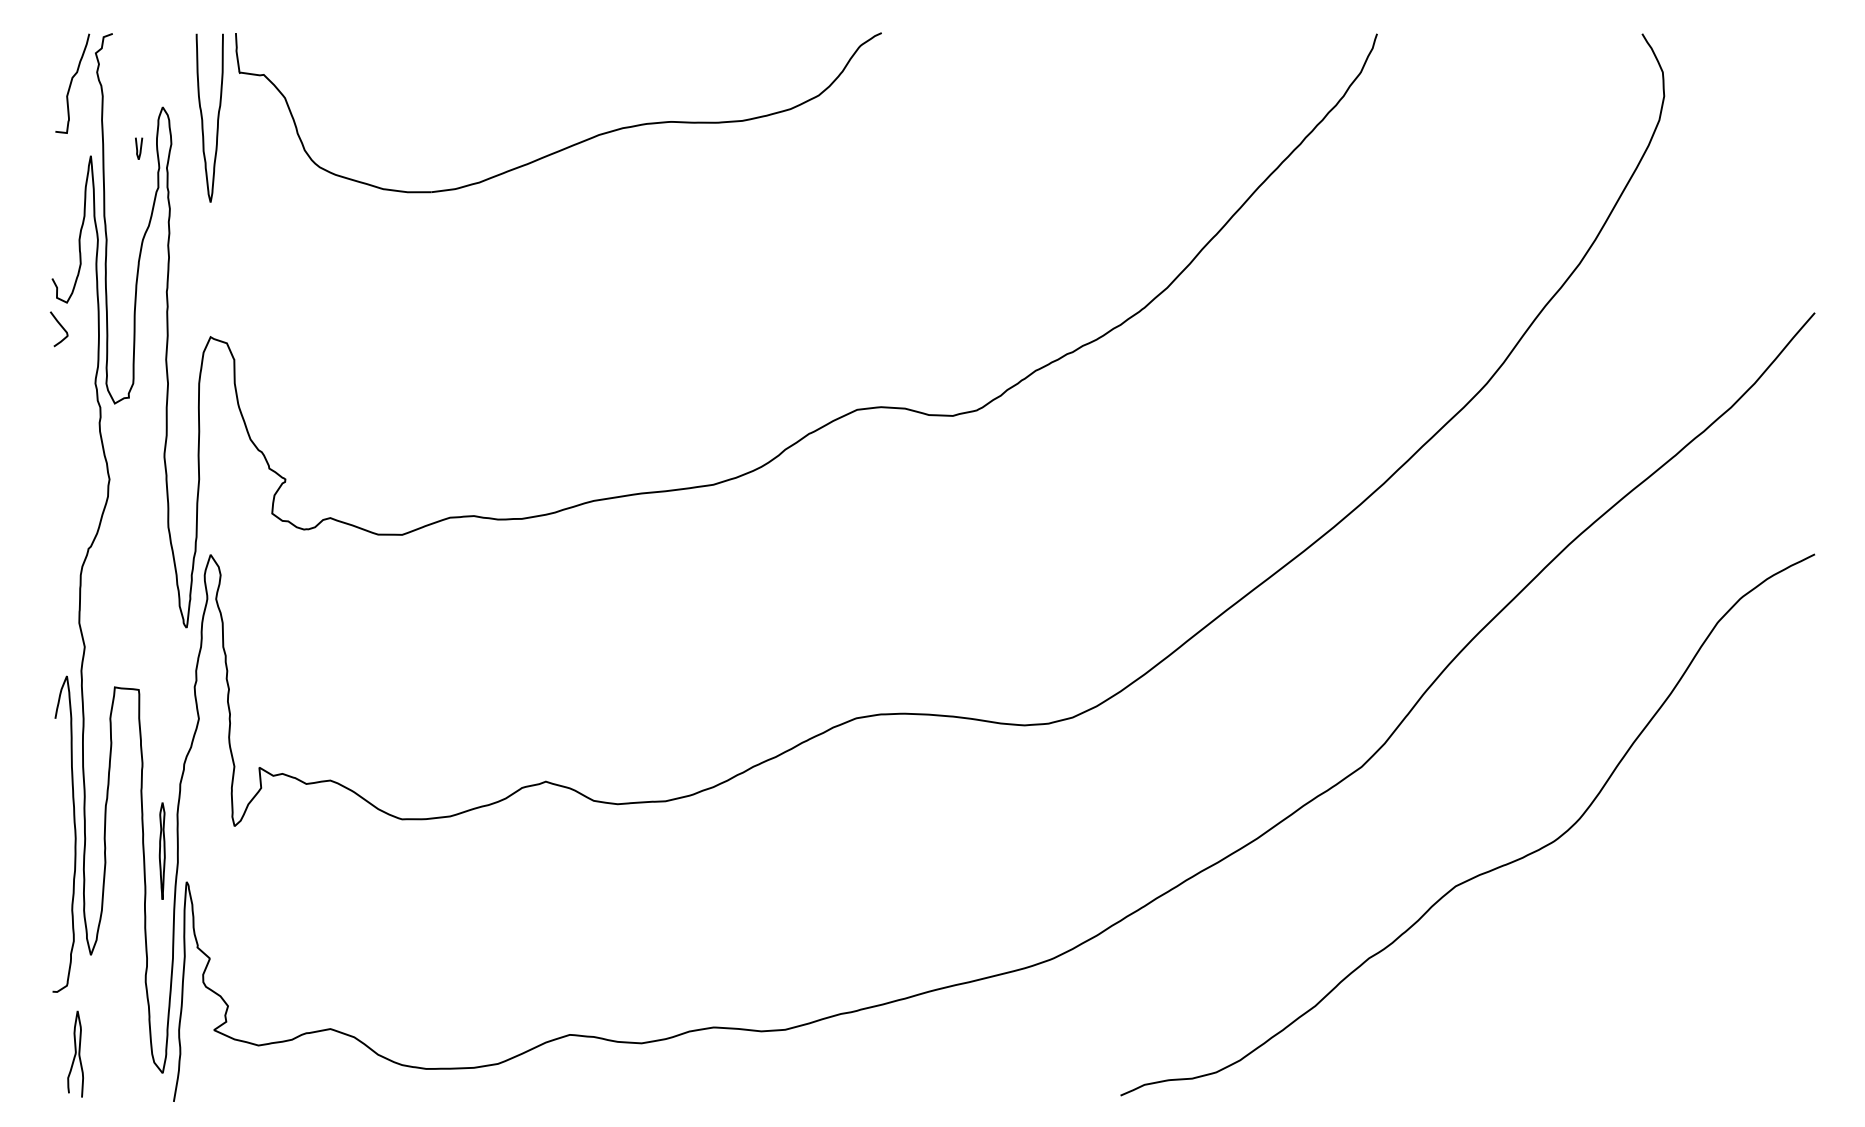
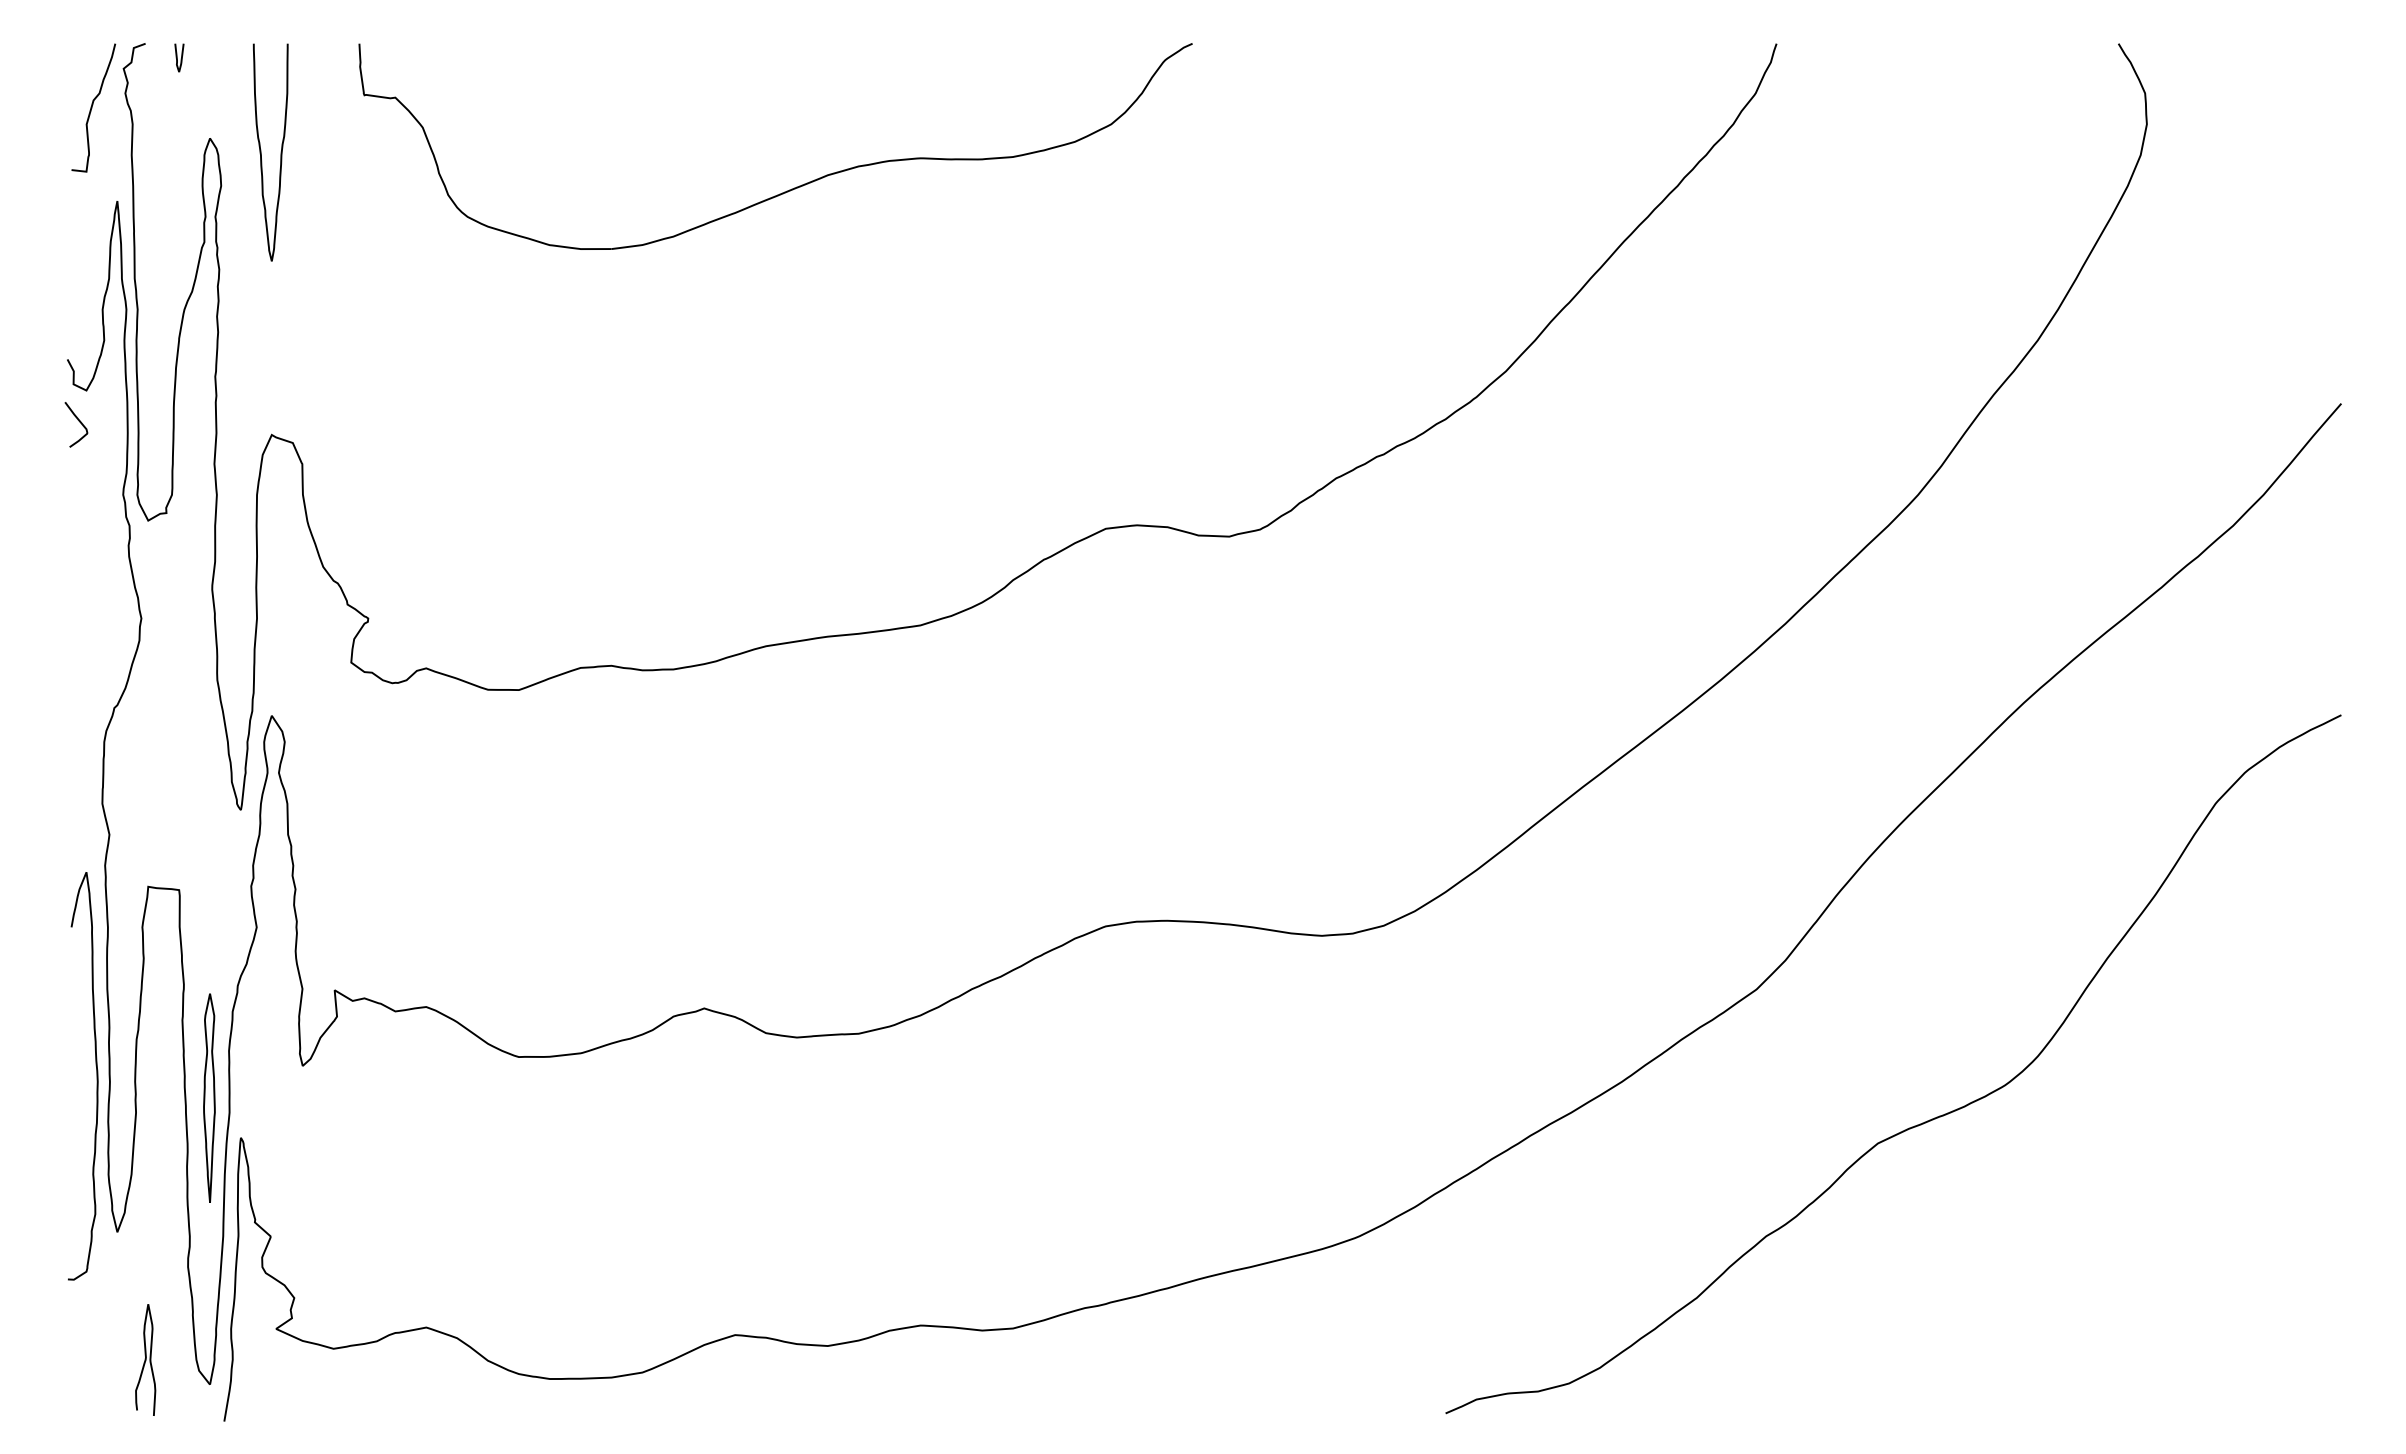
part: (570, 145) -> (791, 188), moved
curve: (137, 148) -> (177, 57), moved
part: (162, 850) -> (209, 1097), size x1.67
curve: (75, 1053) -> (145, 1359), moved

